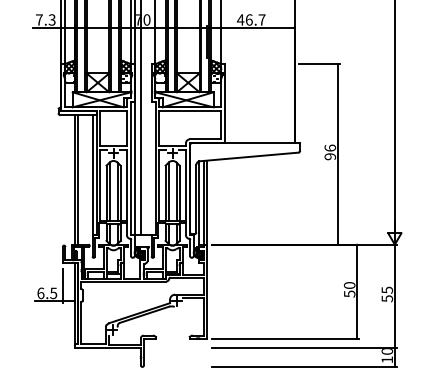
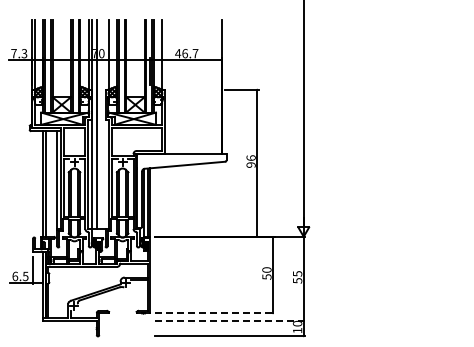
line: (285, 338) -> (214, 313), solid -> dashed
line: (304, 348) -> (230, 321), solid -> dashed

